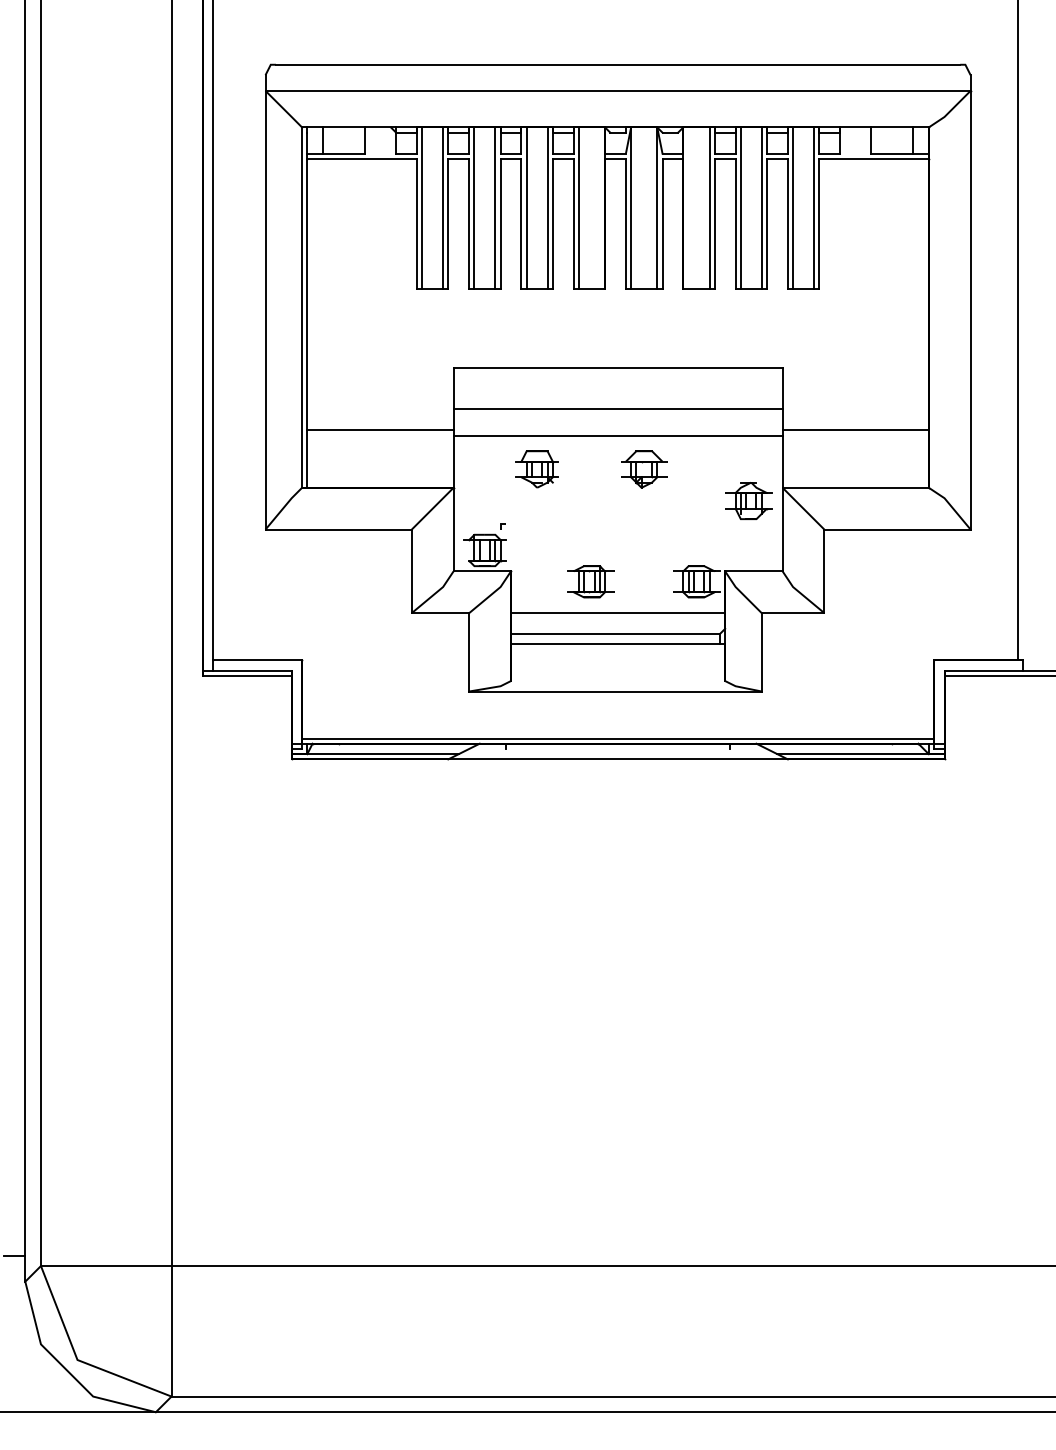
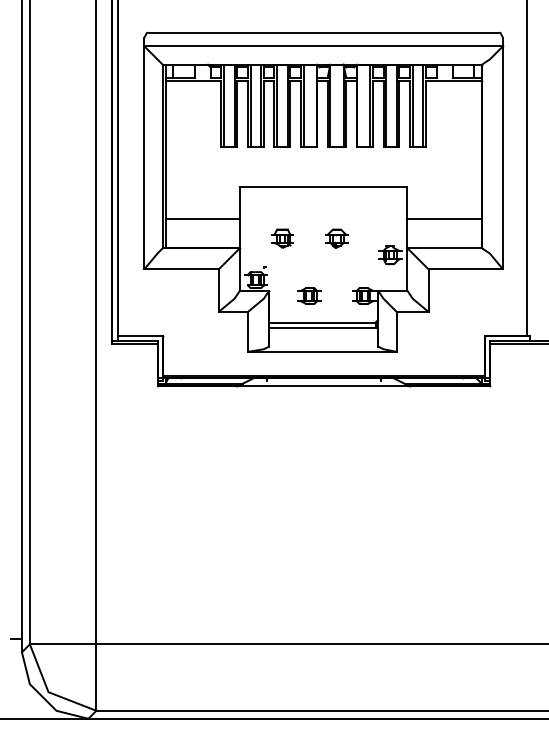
line: (617, 409) -> (323, 208), removed
line: (617, 435) -> (323, 221), removed
line: (617, 614) -> (323, 312), removed

